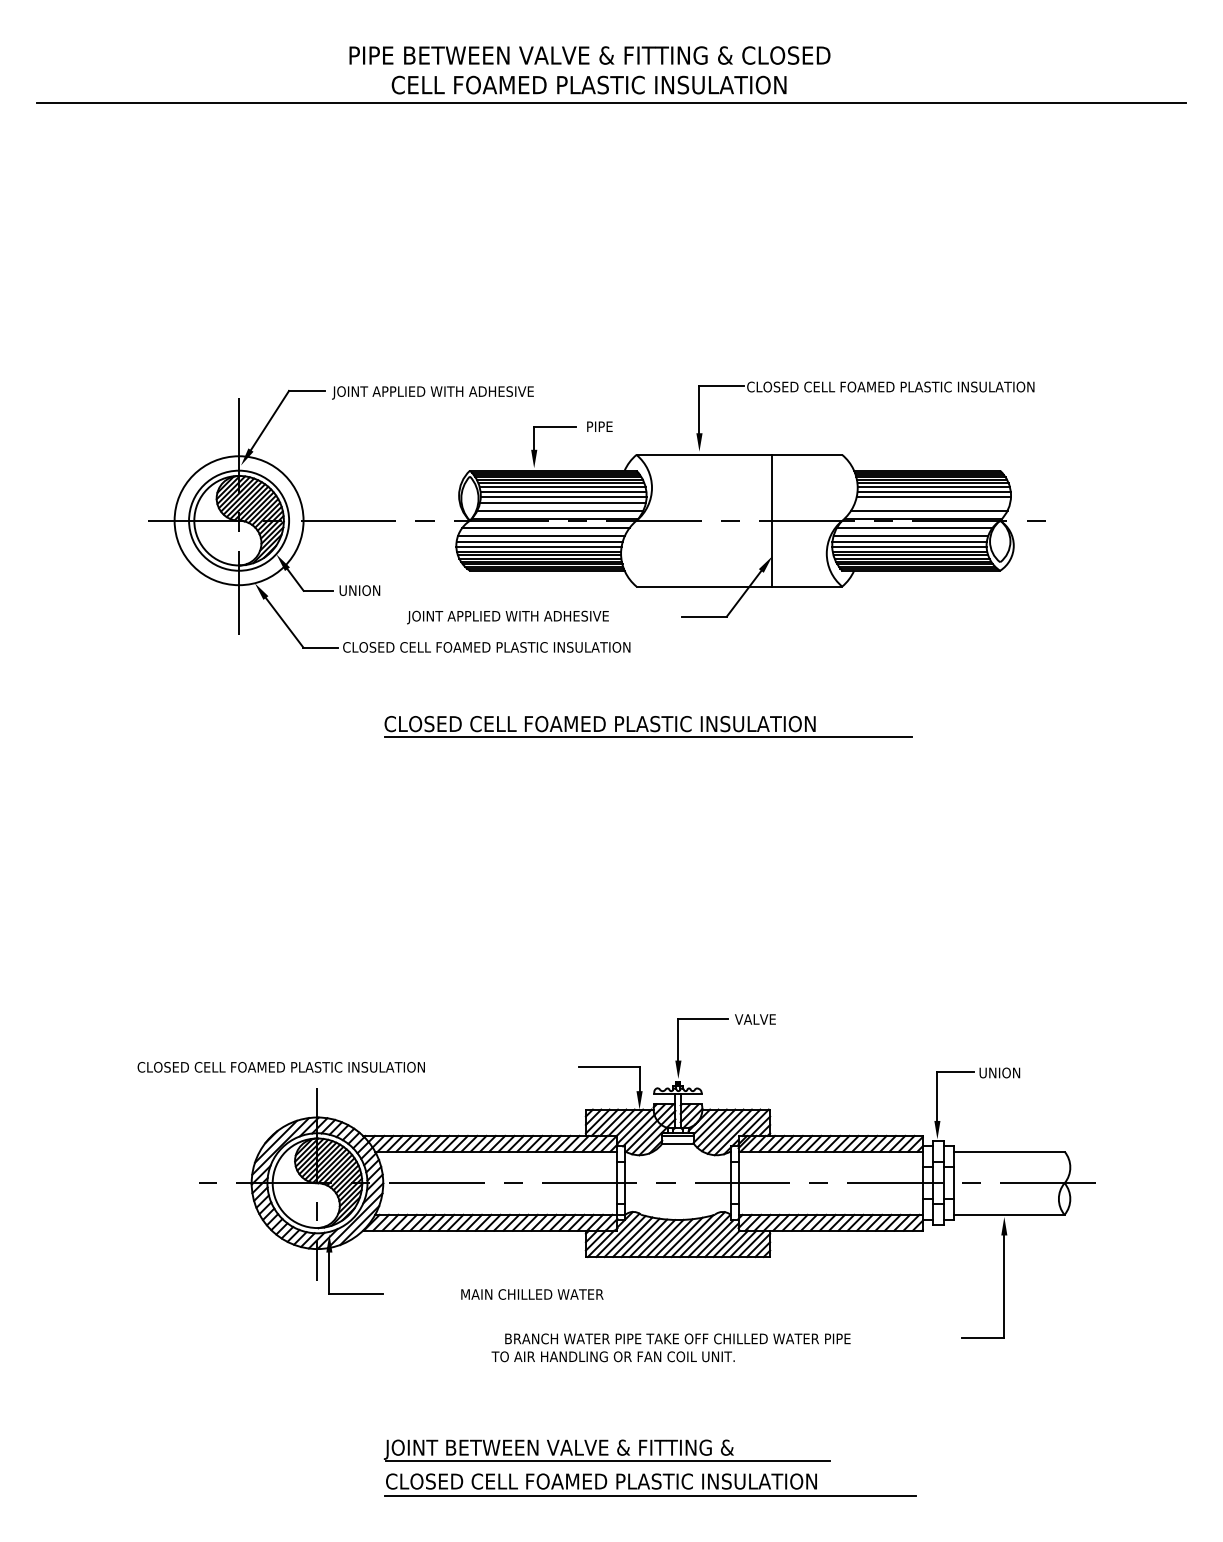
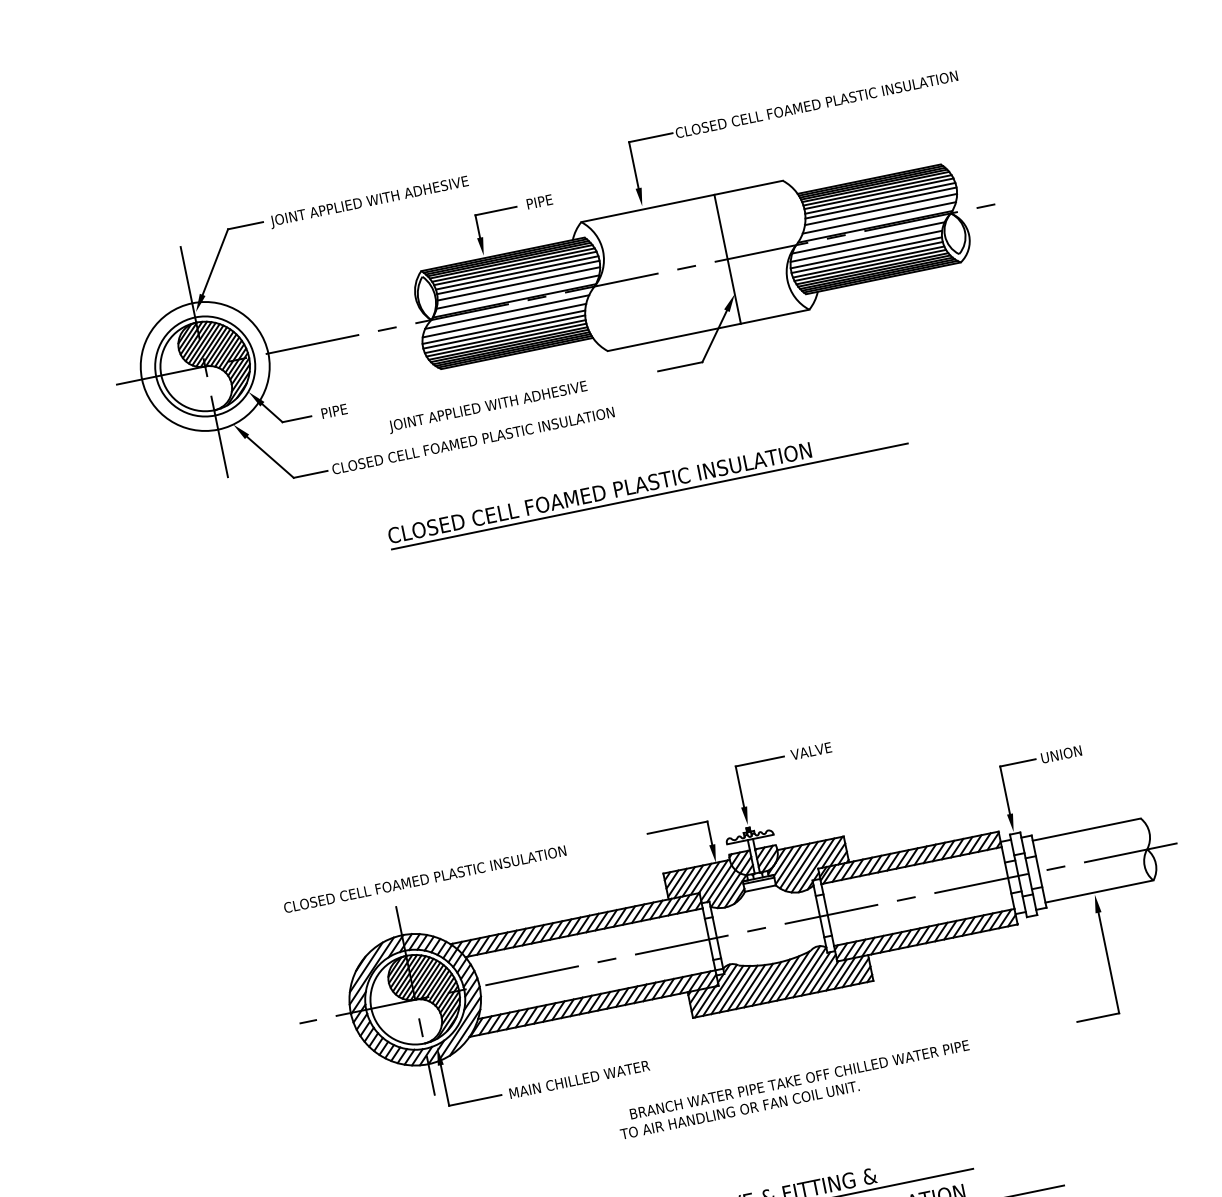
line: (932, 502) -> (880, 209), added
text: (359, 590) -> (337, 410), UNION -> PIPE
text: (280, 1067) -> (424, 879), moved
text: (532, 1294) -> (579, 1079), moved

